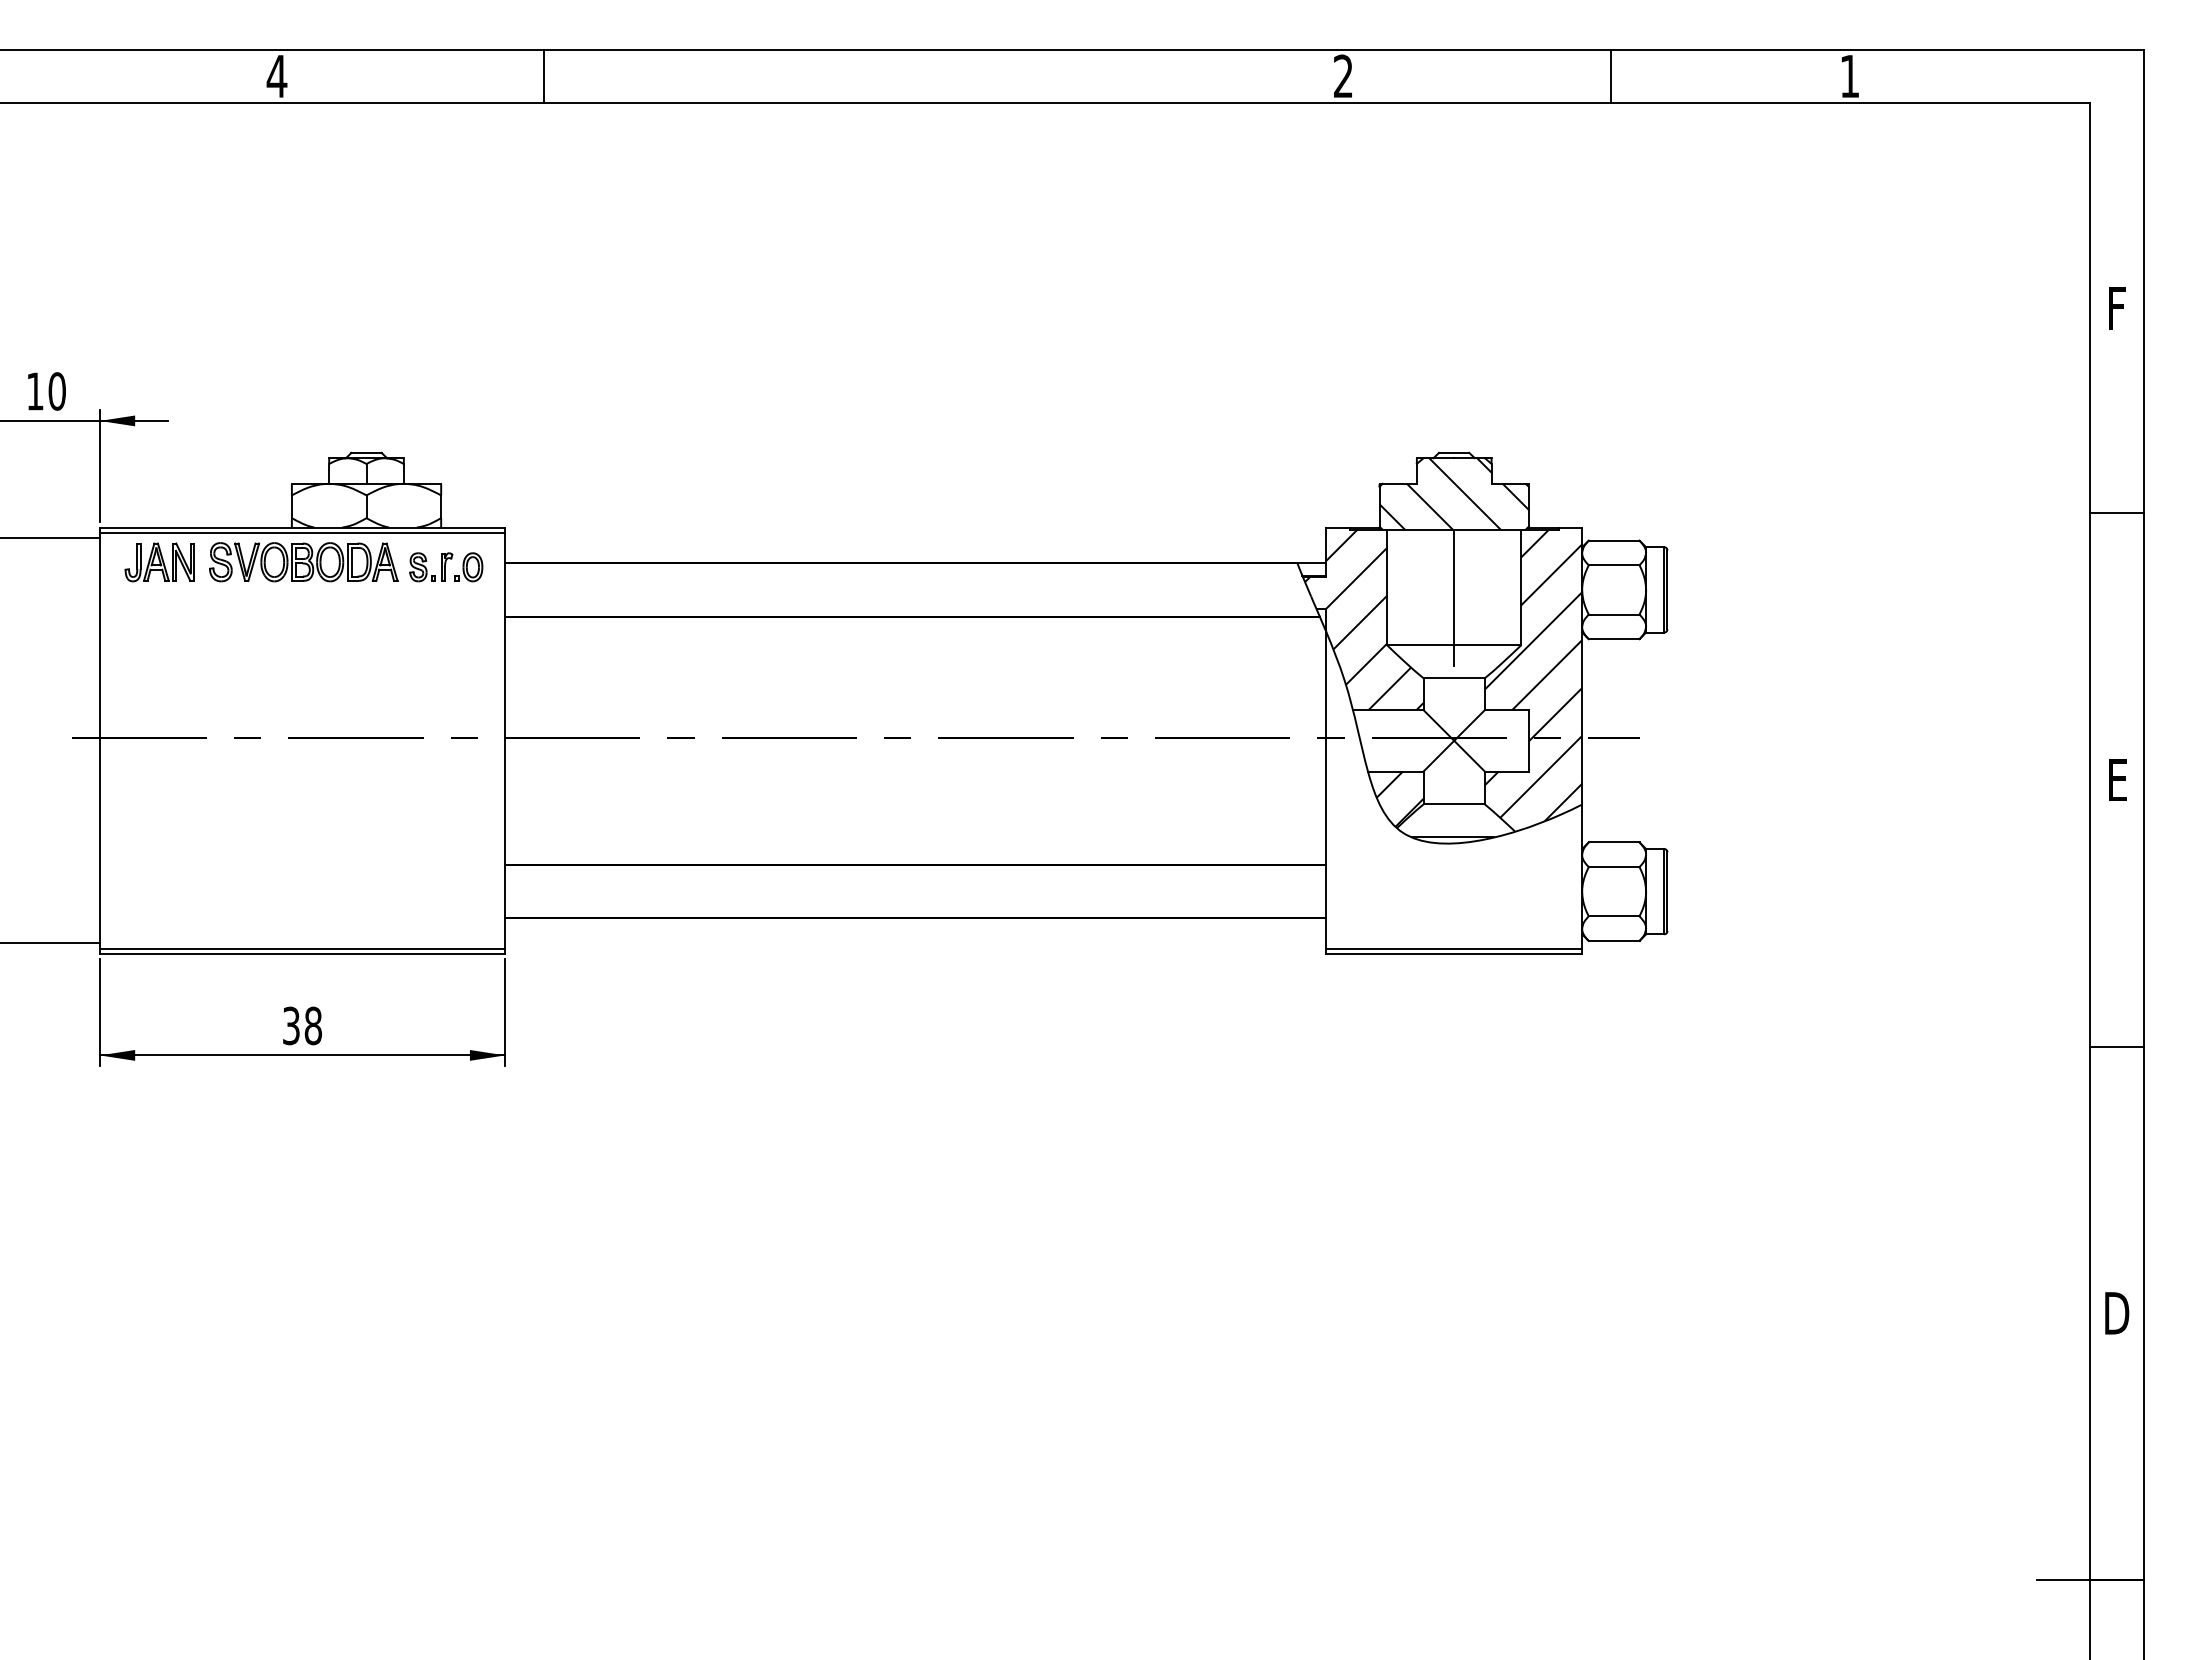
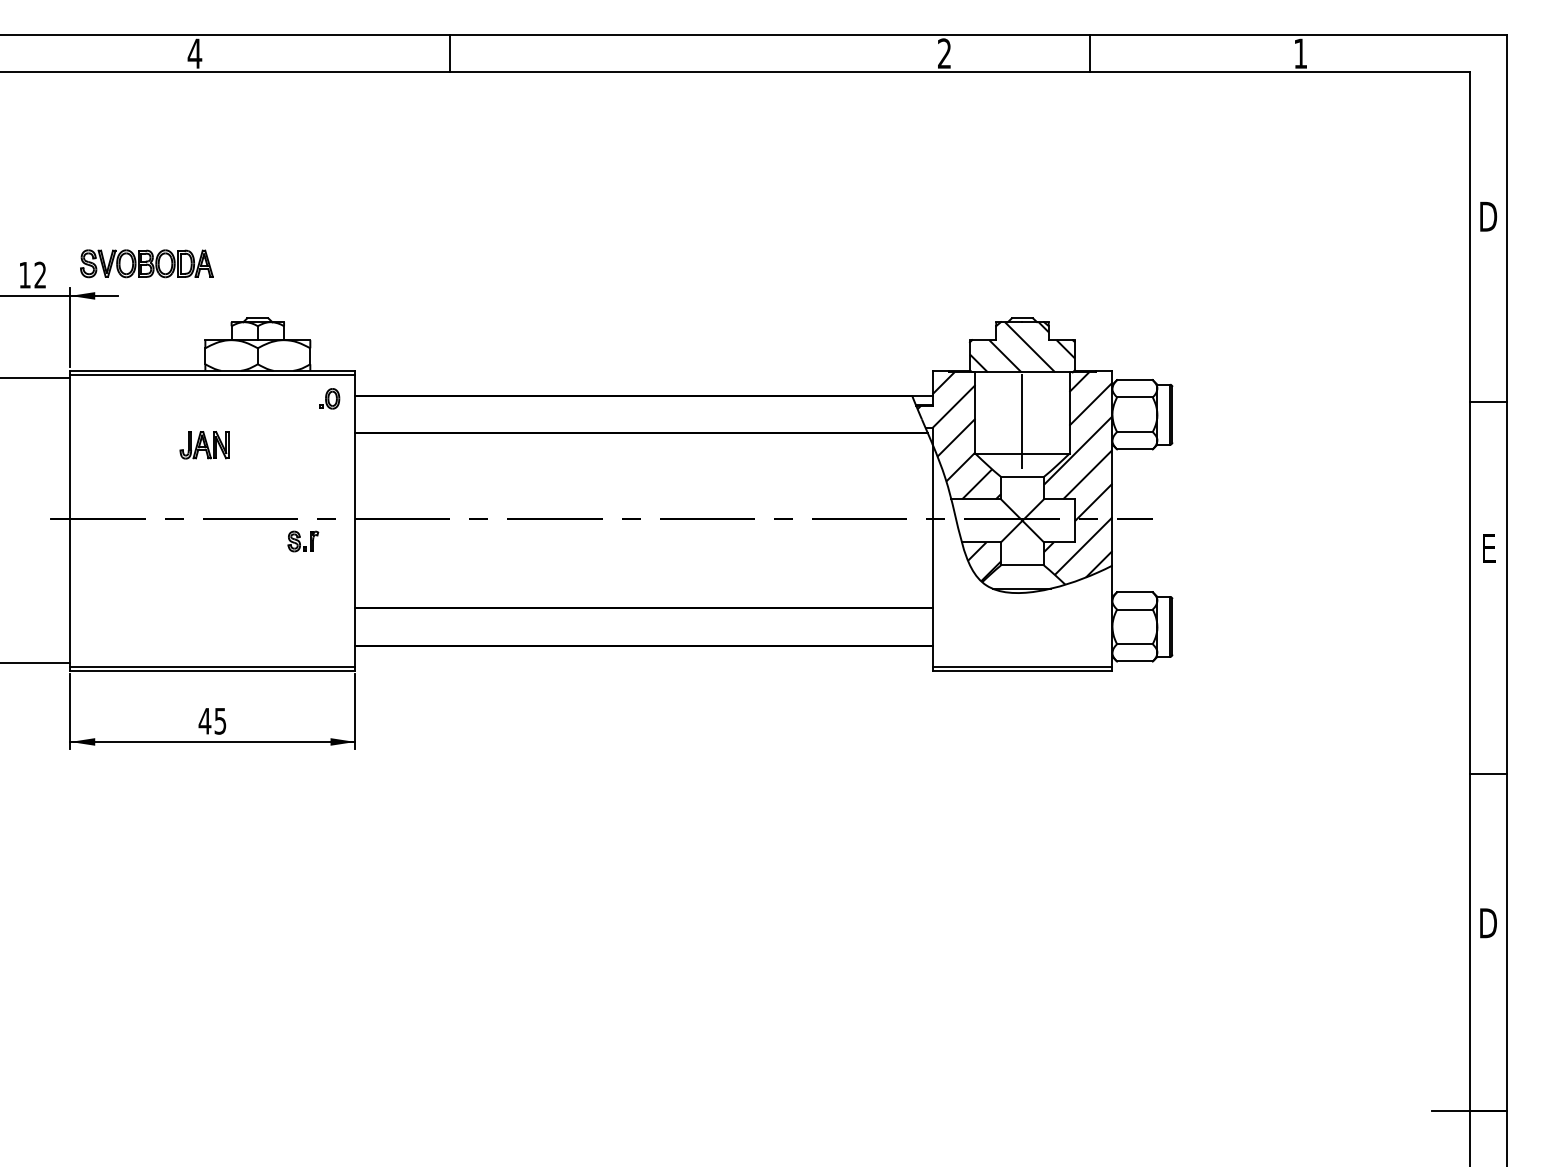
line: (544, 75) -> (450, 53), moved
line: (1610, 75) -> (1089, 53), moved
text: (2117, 308) -> (1488, 216), F -> D
text: (56, 391) -> (39, 275), 10 -> 12
line: (2116, 513) -> (1488, 402), moved
part: (159, 562) -> (204, 445), moved
part: (303, 562) -> (146, 263), moved
part: (431, 567) -> (303, 541), moved
text: (301, 1025) -> (212, 720), 38 -> 45
line: (2116, 1046) -> (1488, 773), moved

